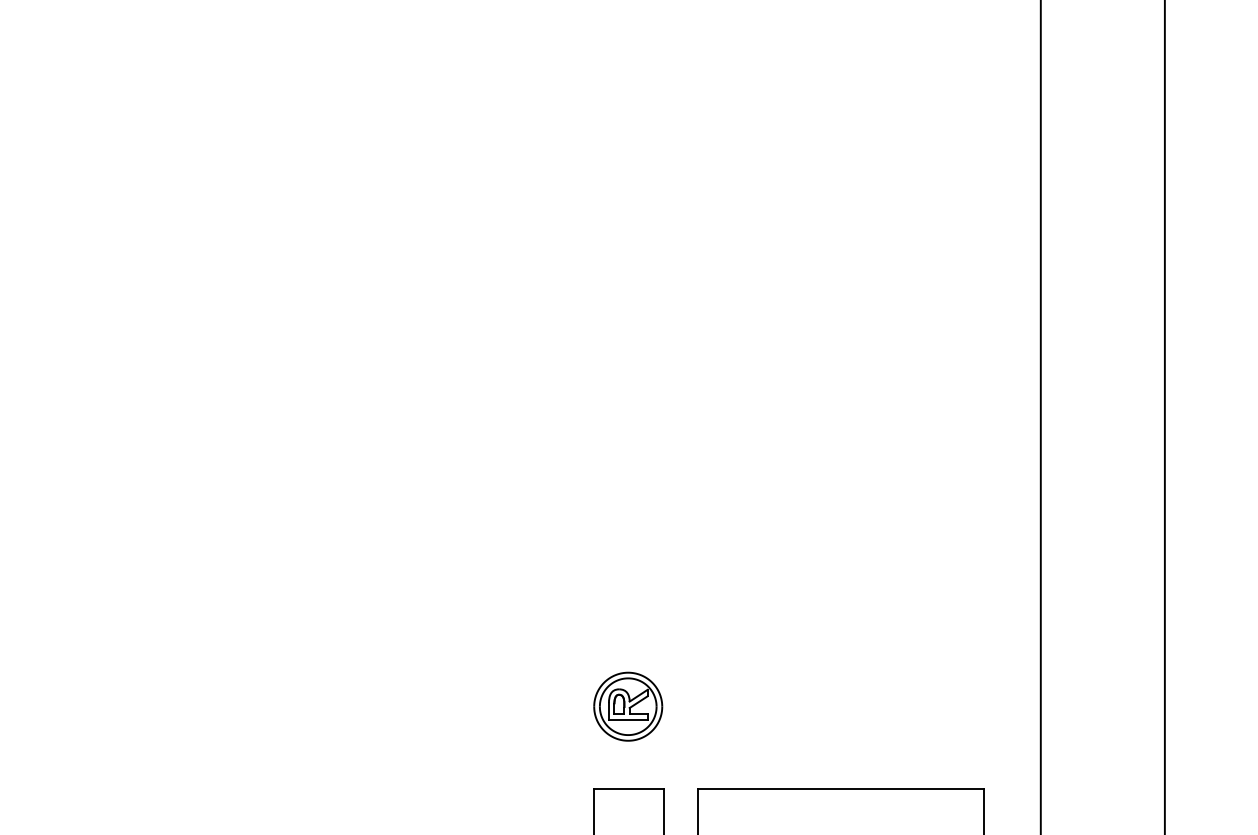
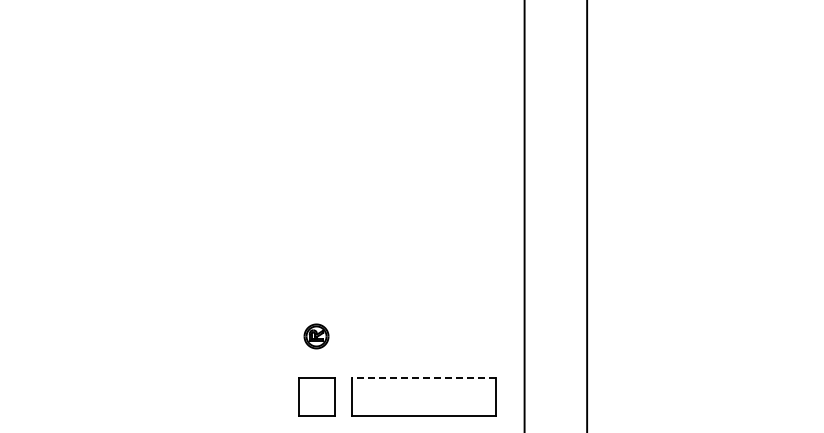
part: (628, 706) -> (316, 336), size x0.7
line: (840, 788) -> (423, 377), solid -> dashed

